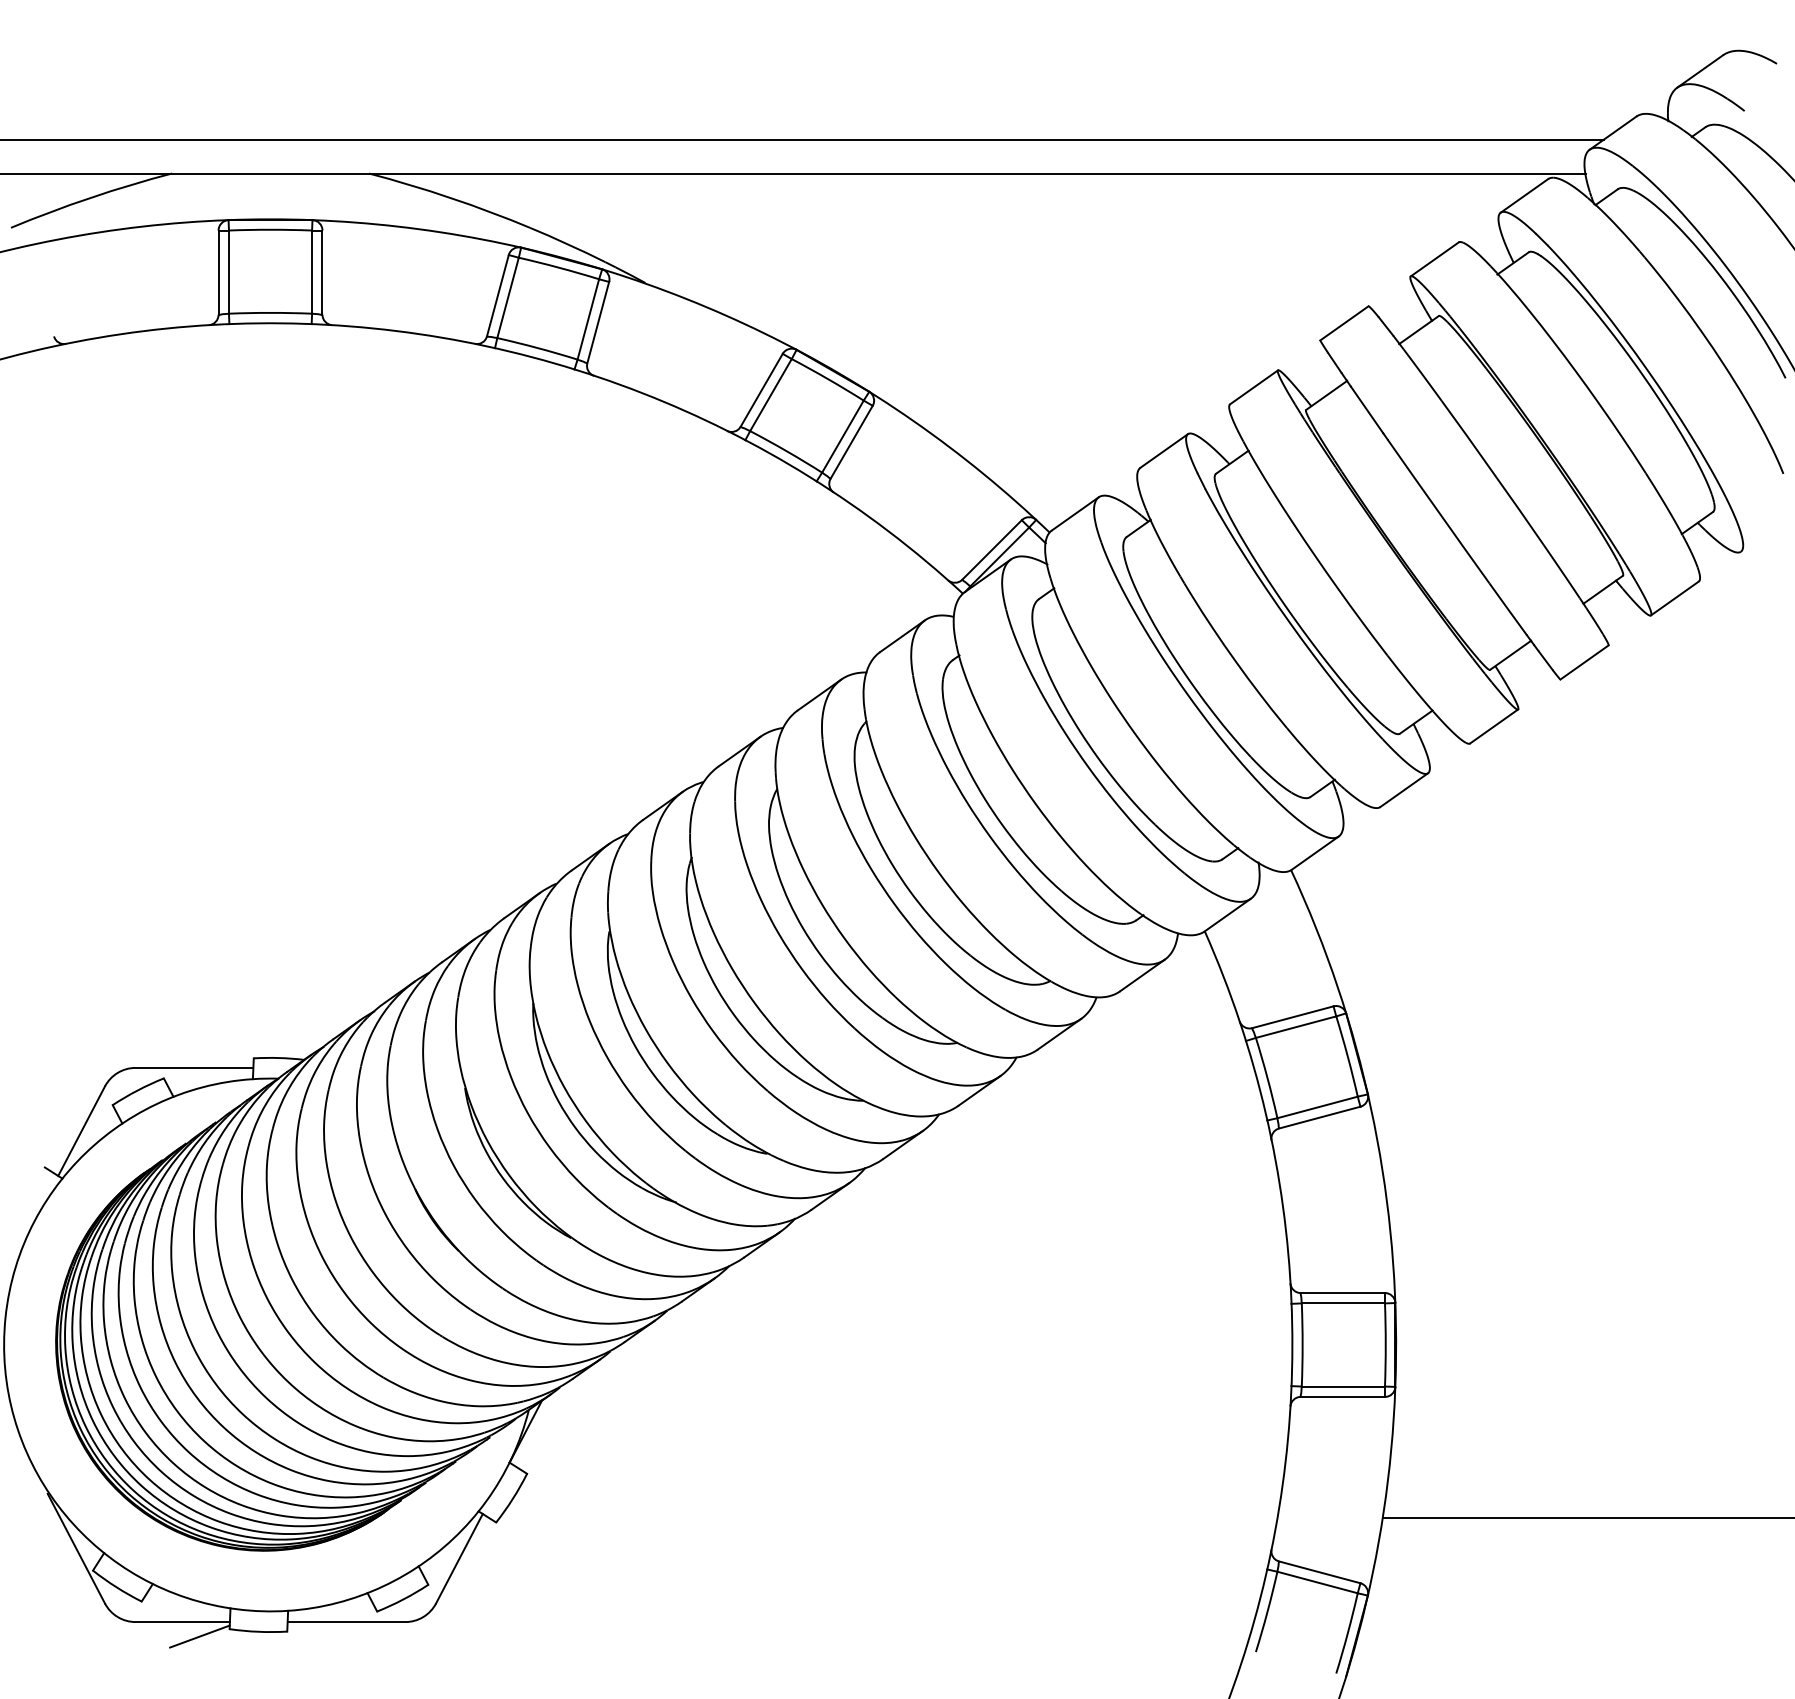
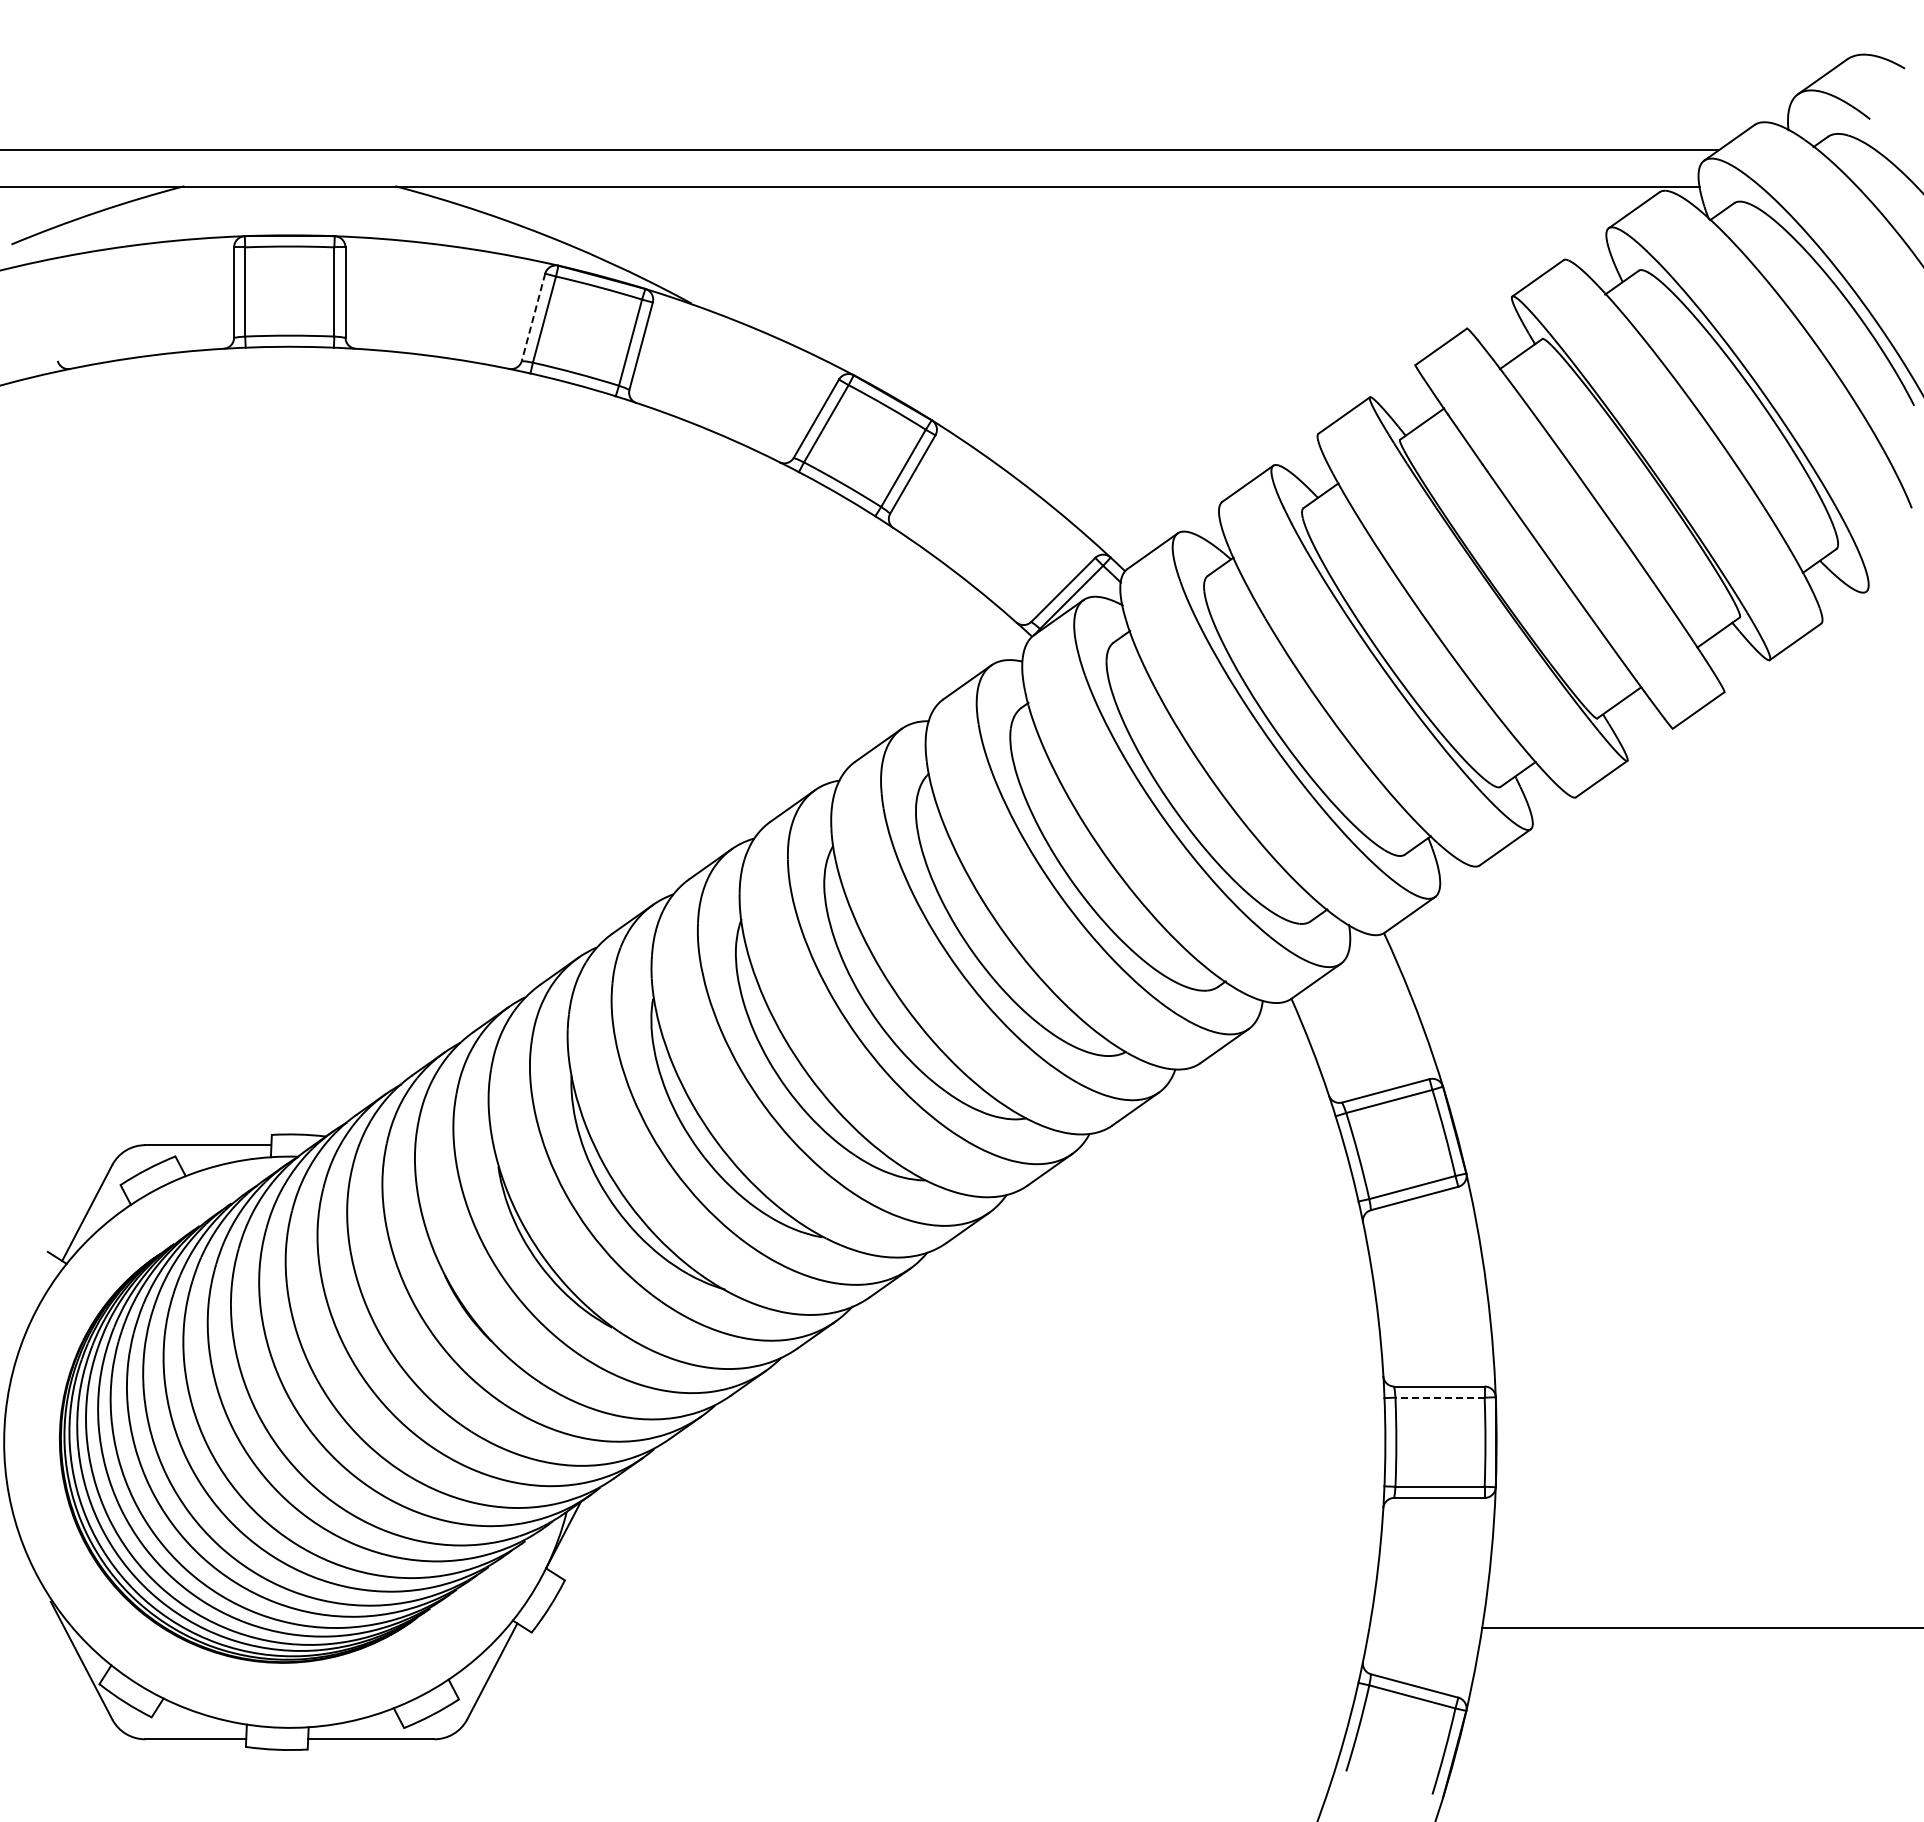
line: (497, 295) -> (533, 317), solid -> dashed
line: (1343, 1303) -> (1440, 1397), solid -> dashed
line: (200, 1636) -> (214, 1754), removed

